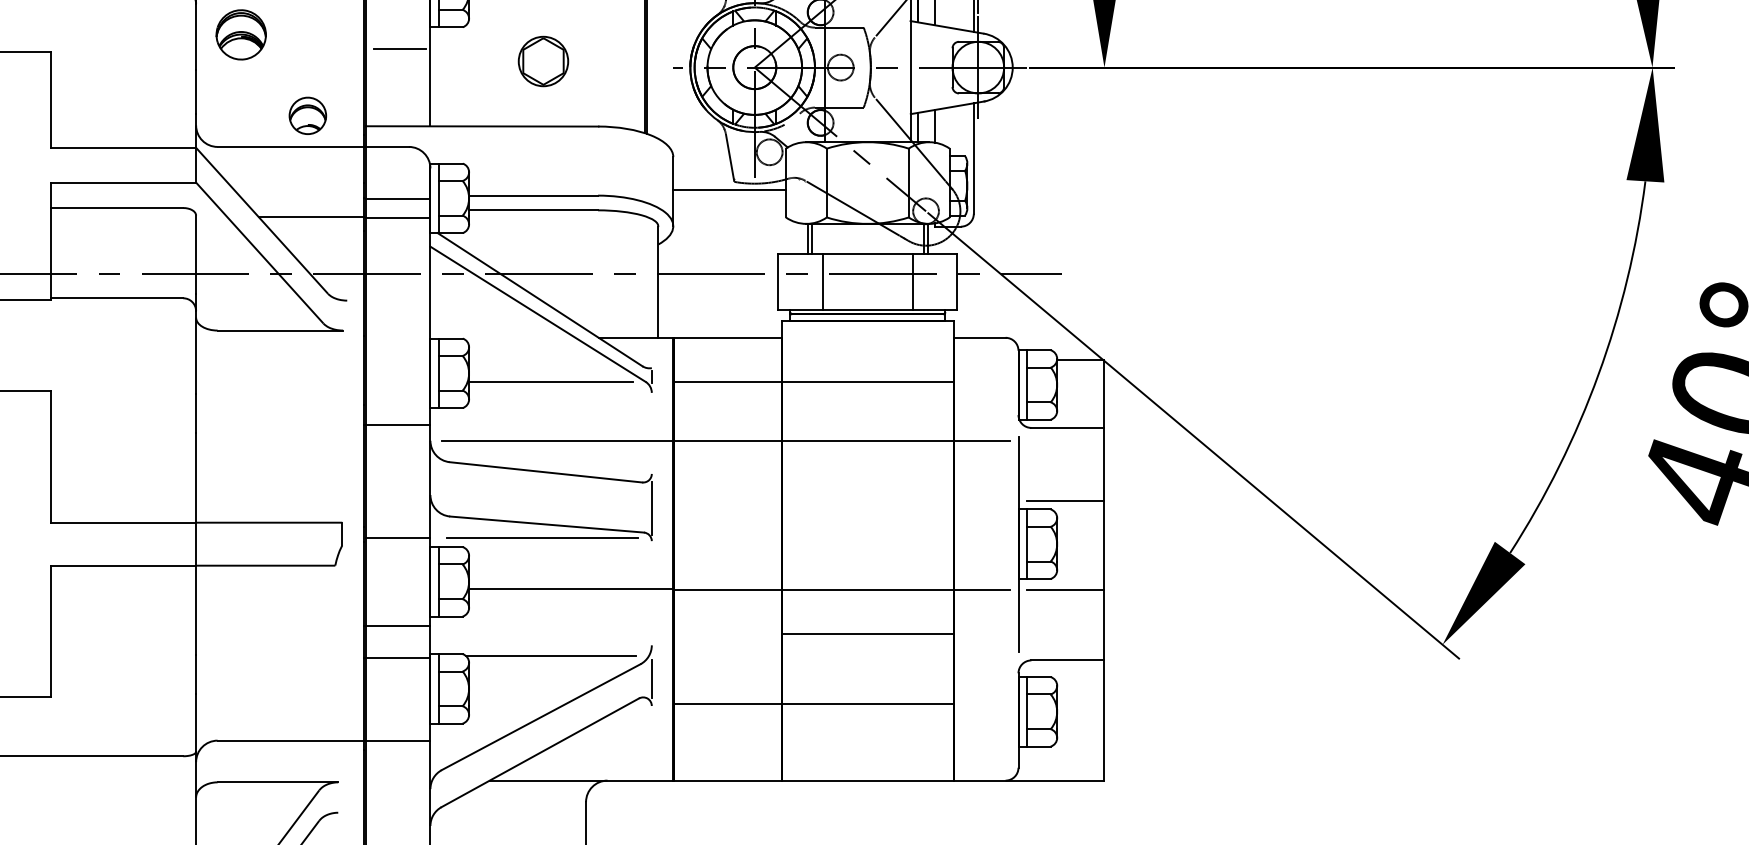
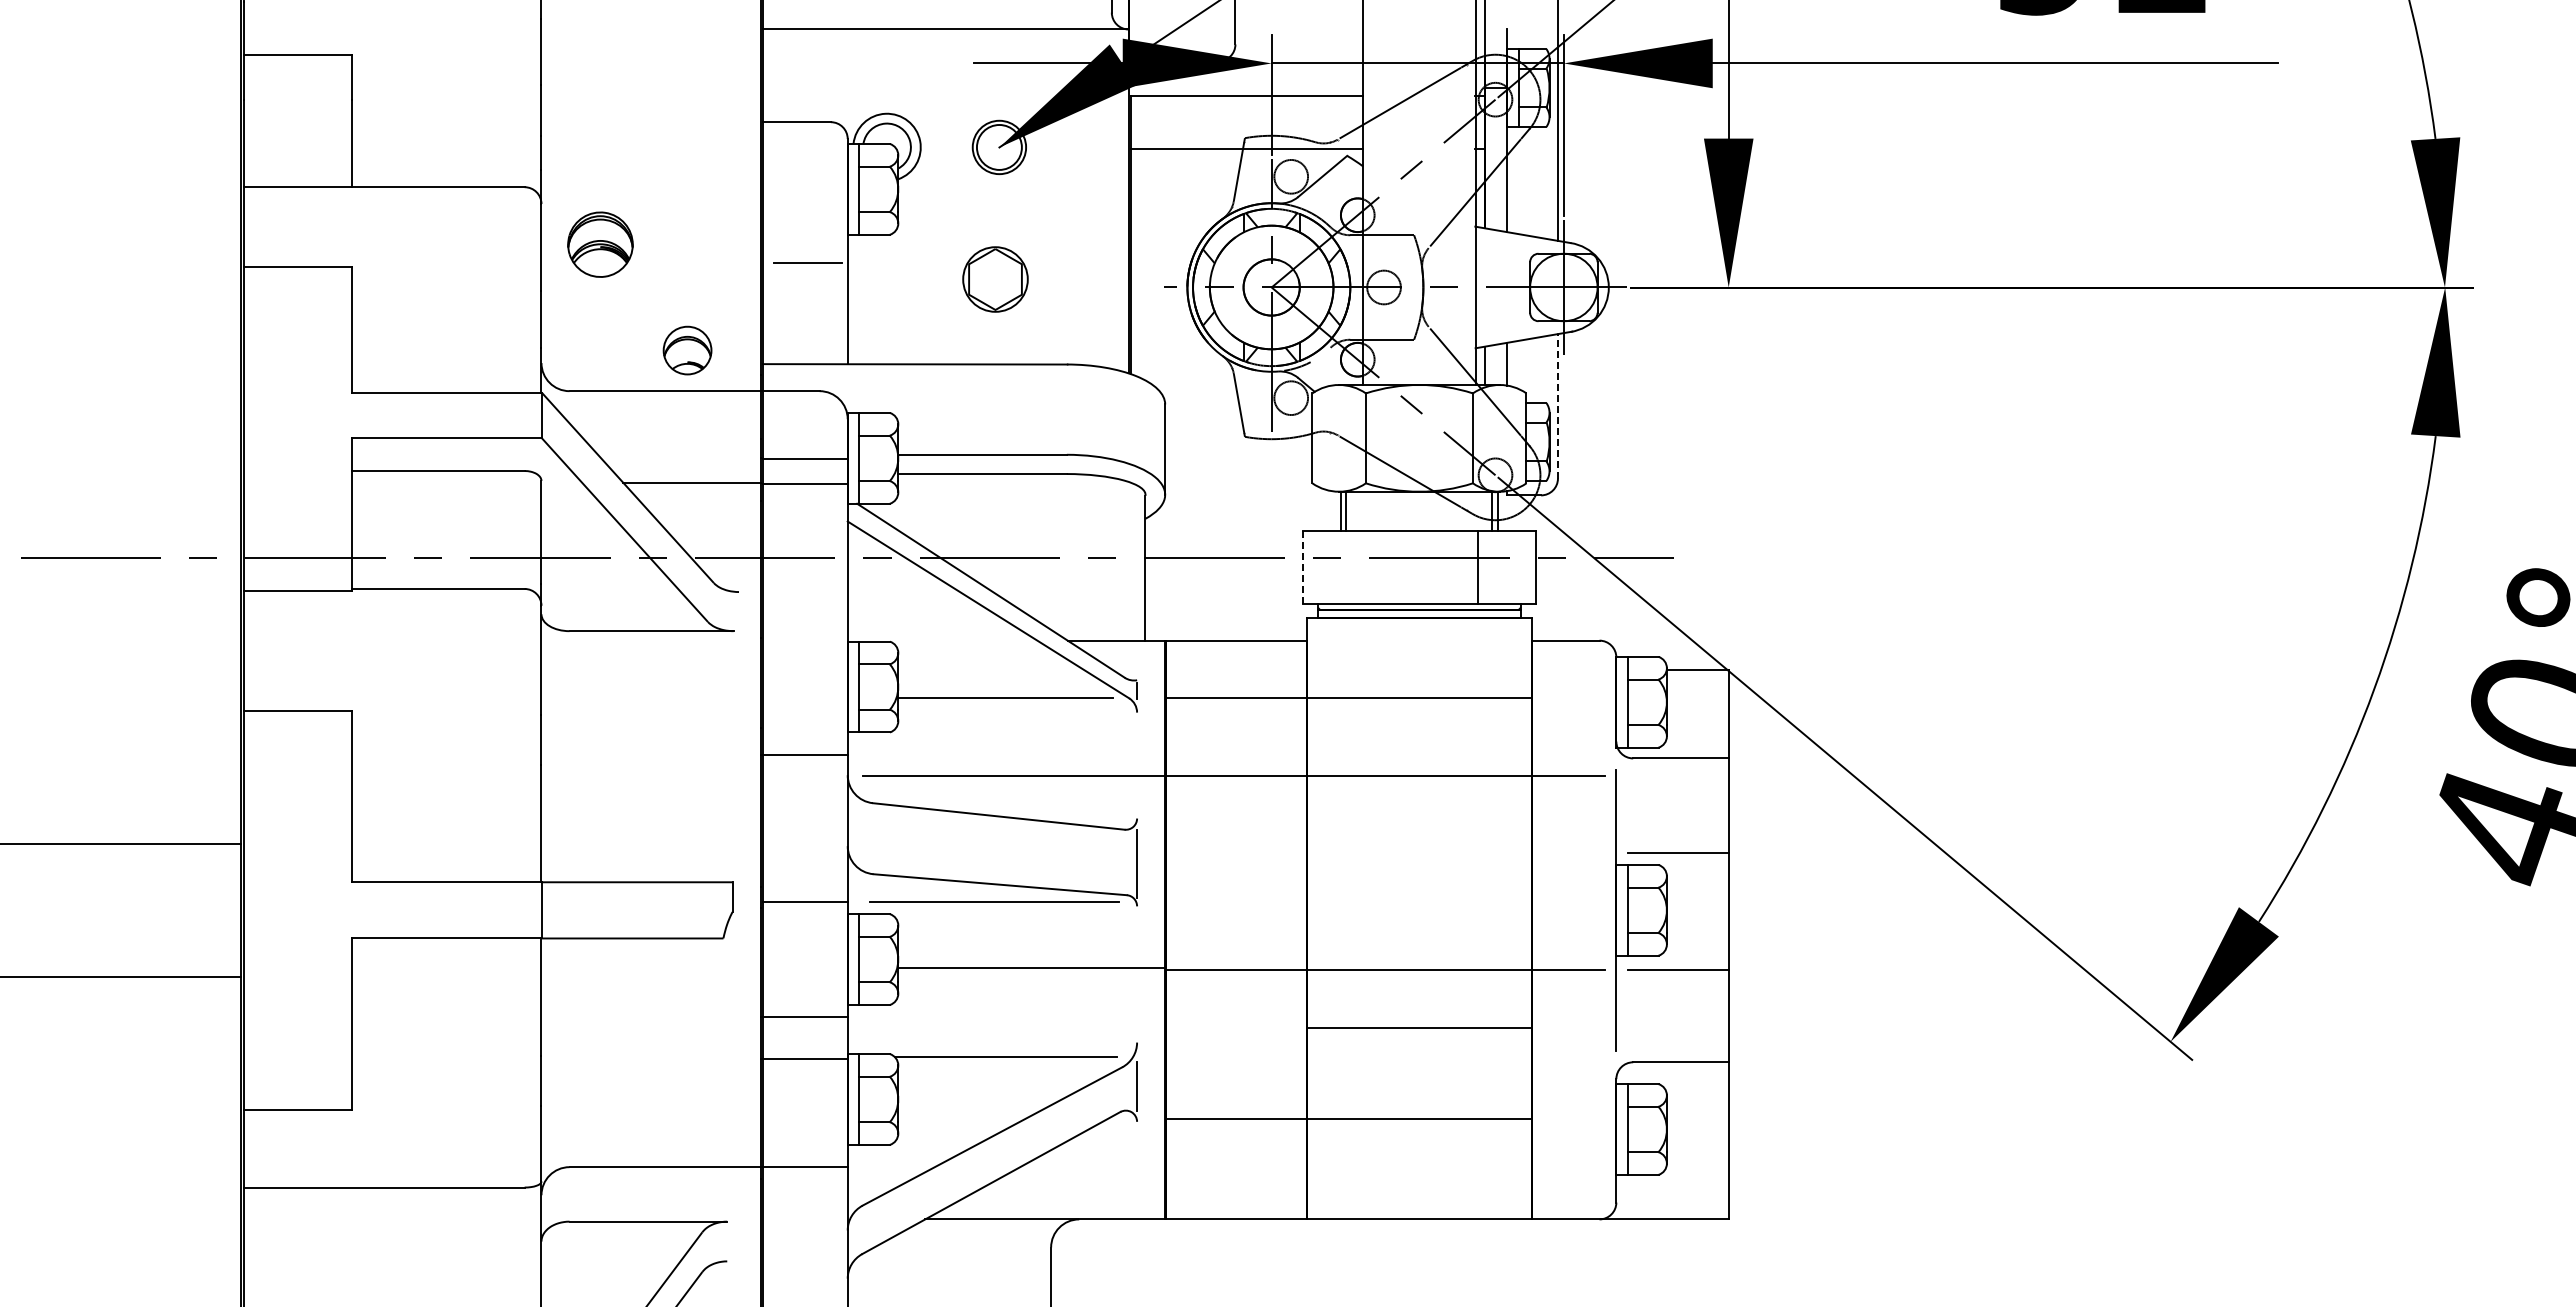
line: (973, 157) -> (1557, 405), solid -> dashed
line: (729, 190) -> (1238, 447), removed
line: (778, 281) -> (1302, 567), solid -> dashed
line: (823, 281) -> (1361, 567), removed

